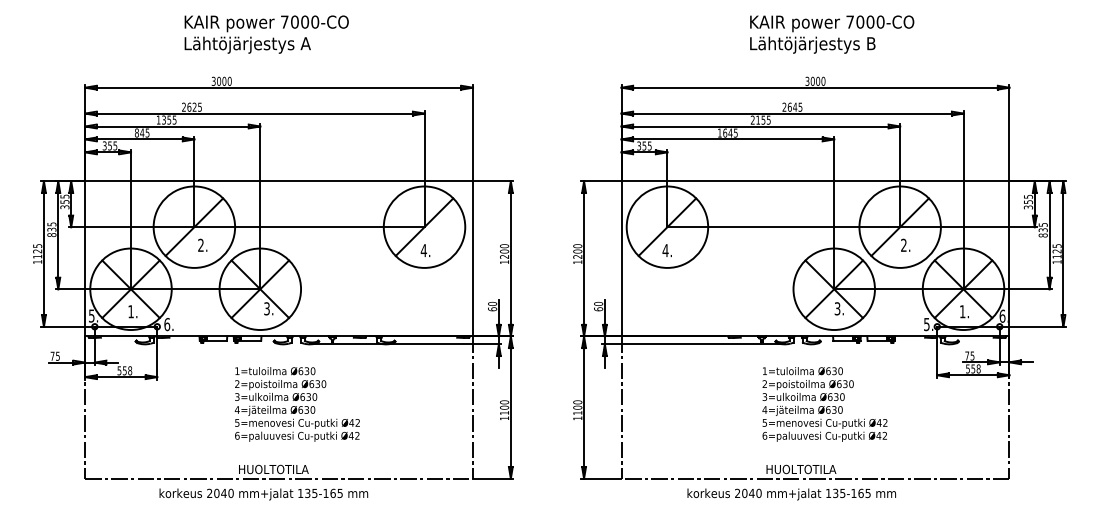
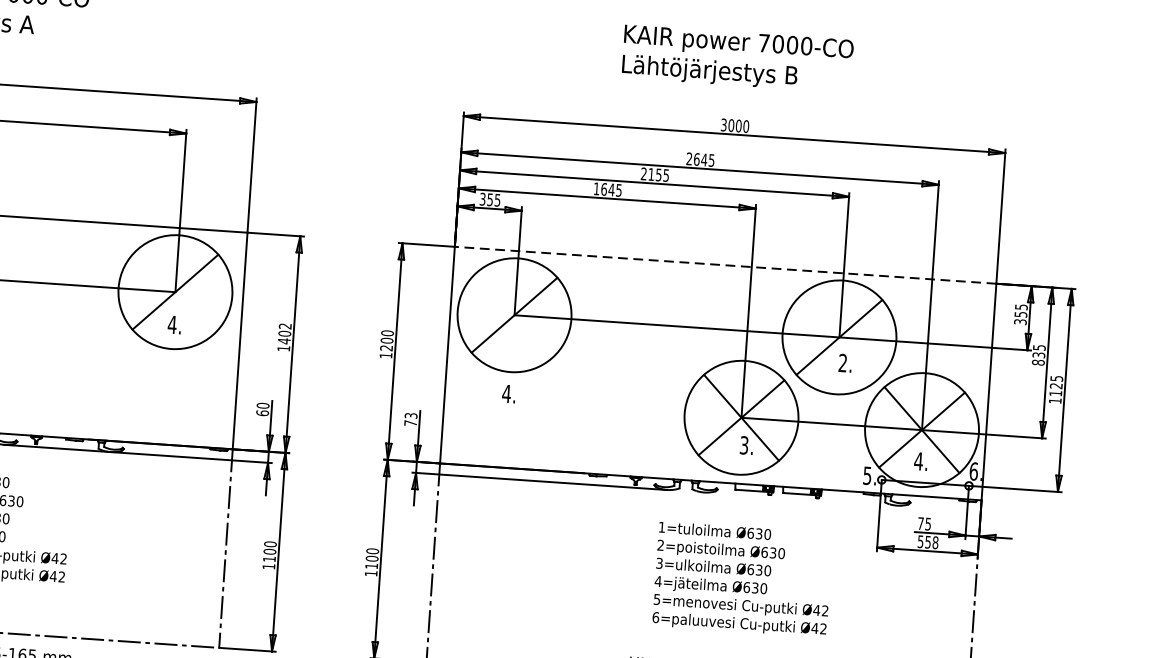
text: (832, 34) -> (738, 58), moved
line: (815, 181) -> (725, 265), solid -> dashed
text: (666, 250) -> (507, 393), moved
text: (504, 251) -> (284, 333), 1200 -> 1402
text: (598, 306) -> (410, 419), 60 -> 73
text: (962, 311) -> (918, 461), 1. -> 4.
text: (824, 404) -> (742, 579), moved

